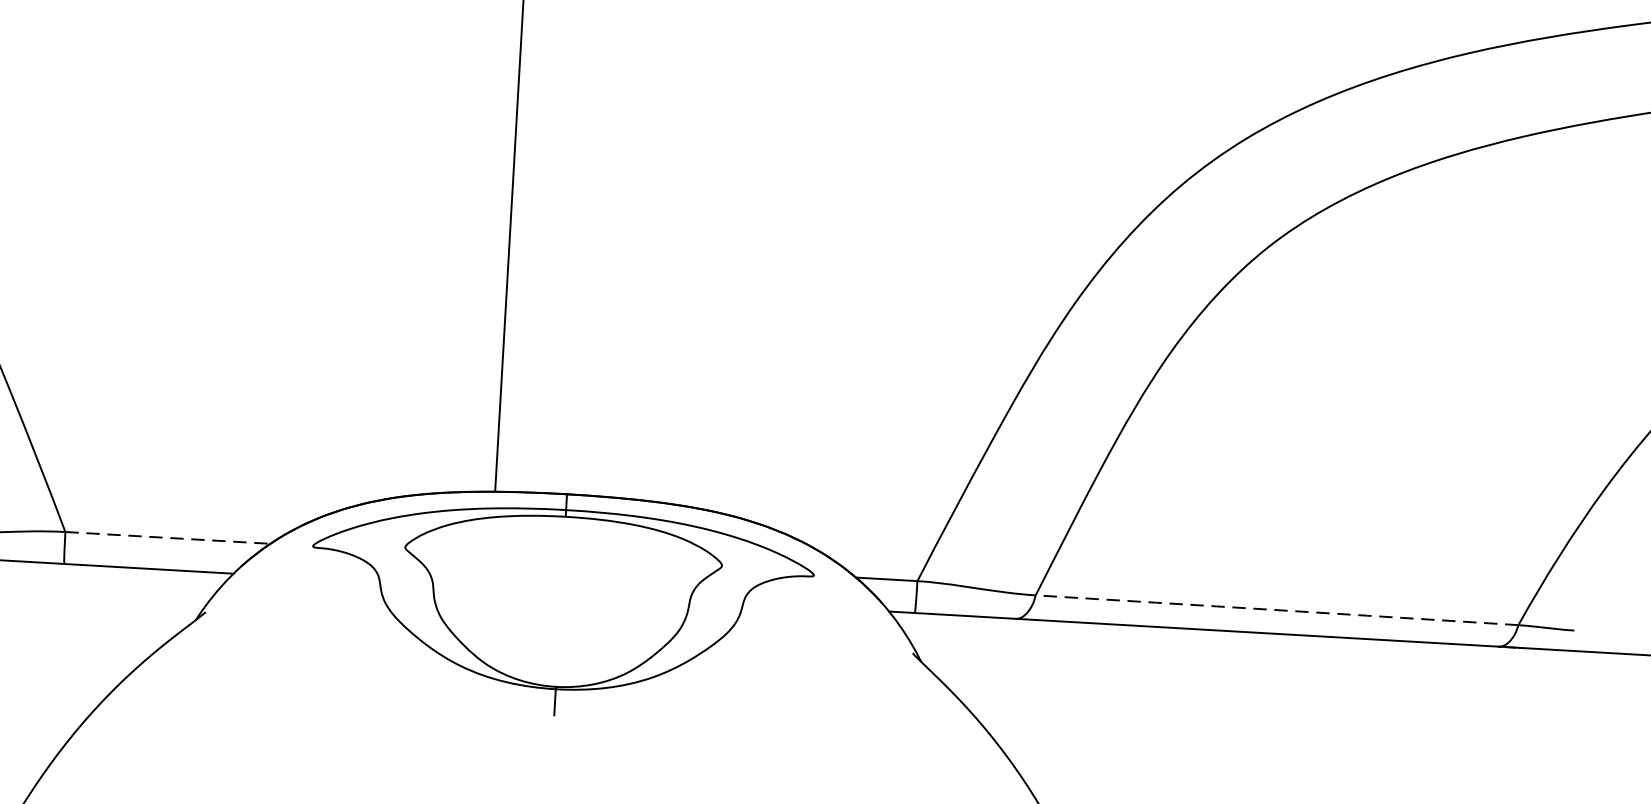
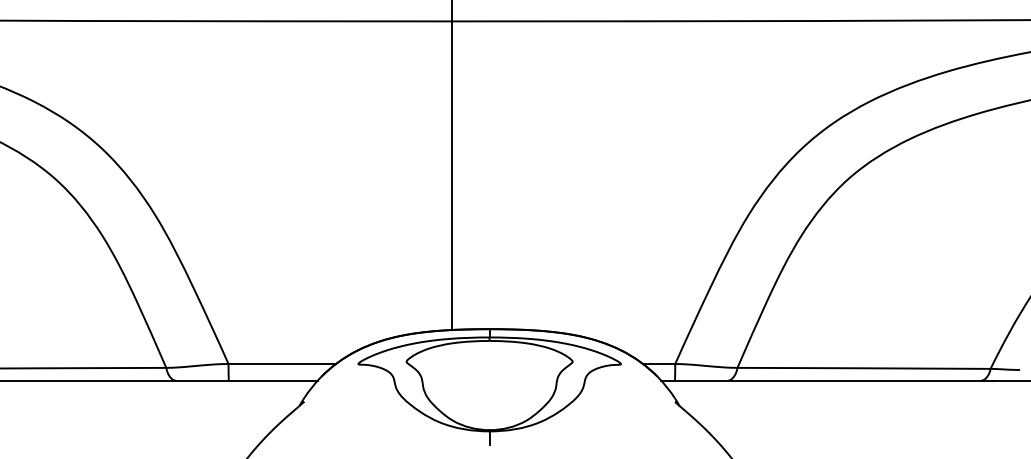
line: (168, 536) -> (282, 363), dashed -> solid
arc: (1277, 610) -> (864, 368), dashed -> solid

